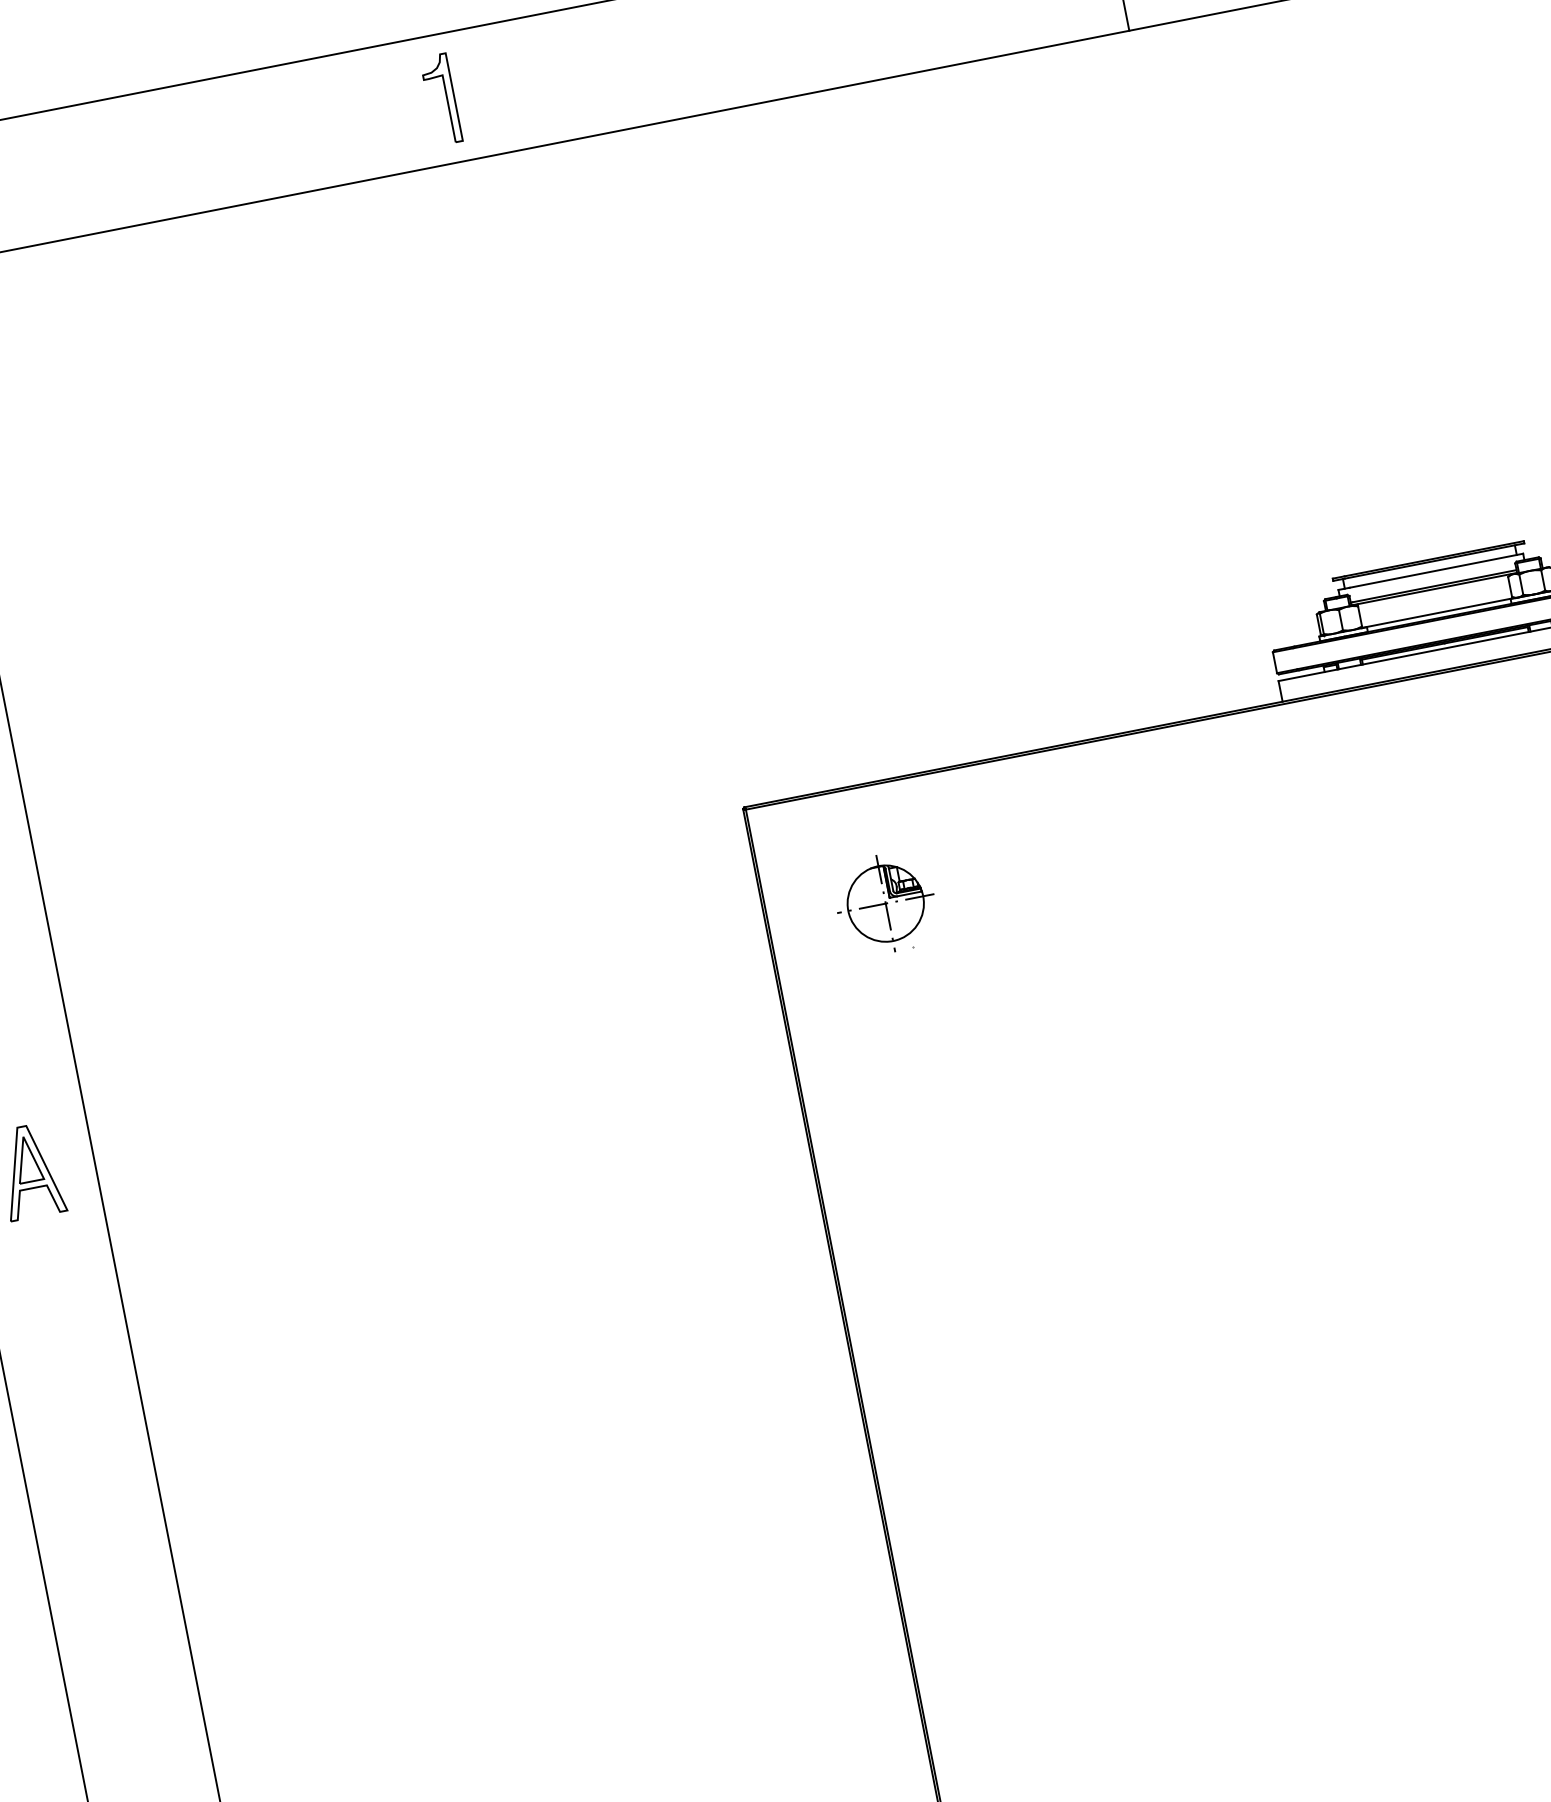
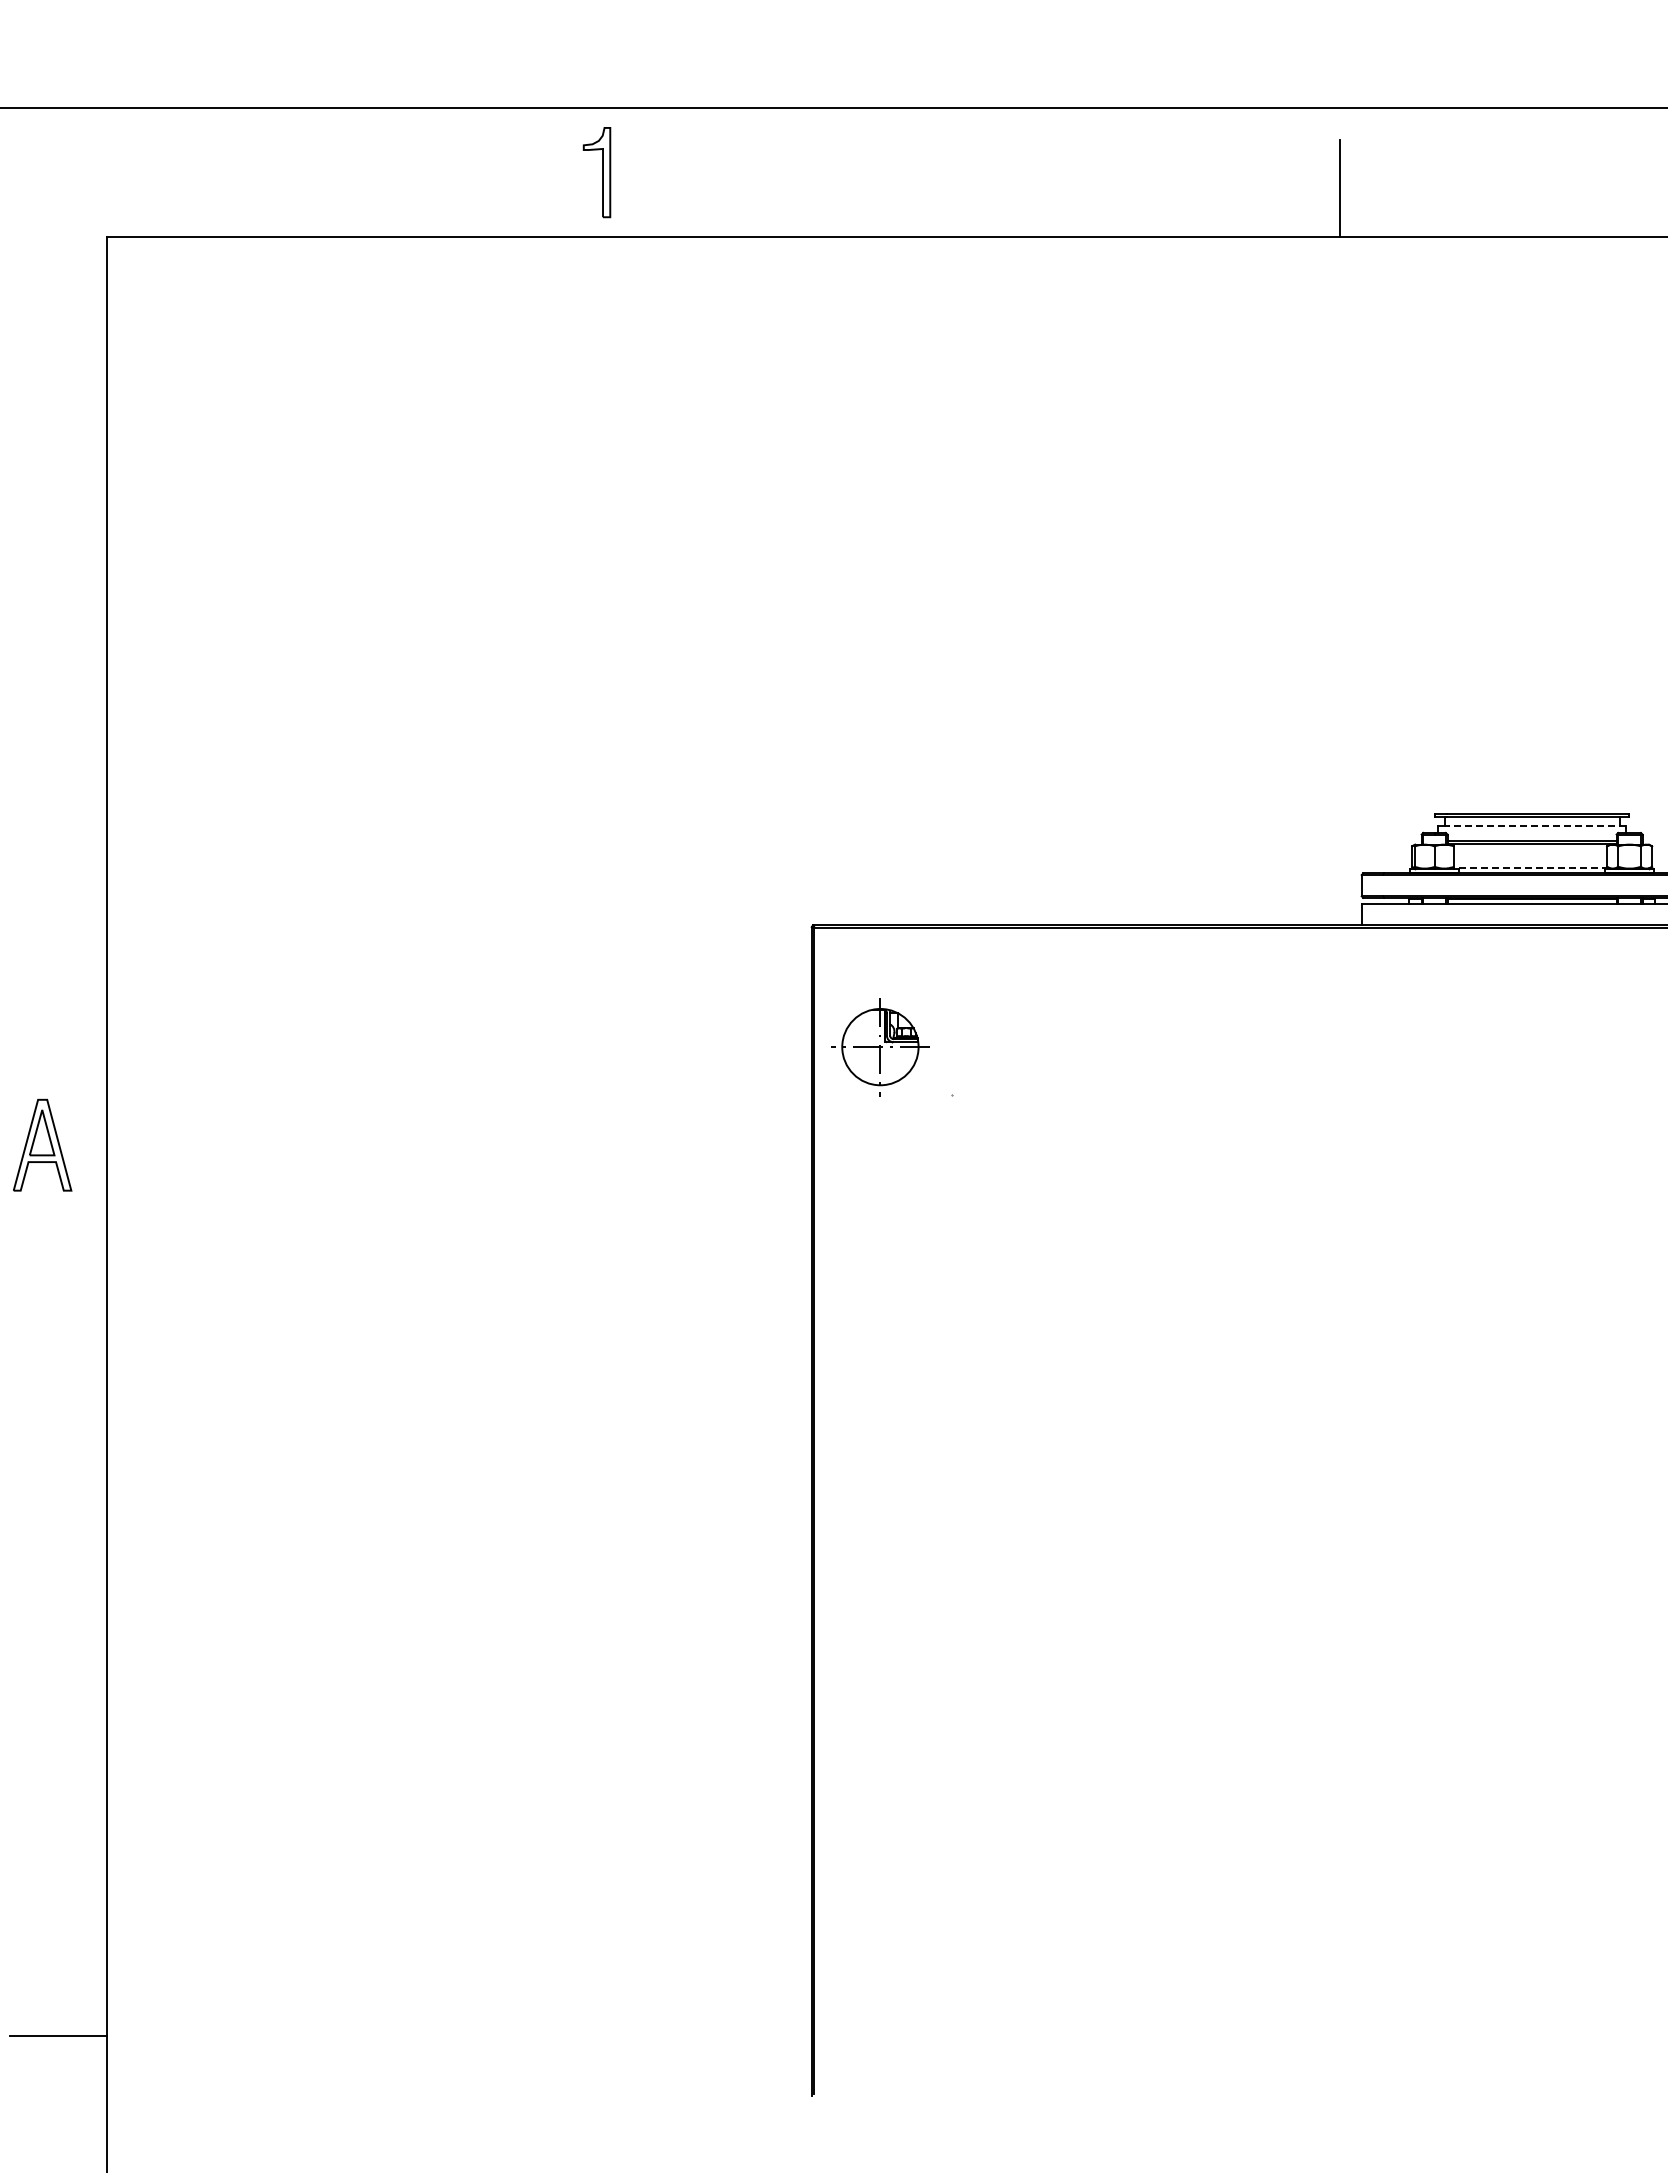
part: (440, 99) -> (596, 172), moved
line: (1436, 570) -> (1537, 826), solid -> dashed
line: (1438, 613) -> (1531, 868), solid -> dashed
part: (885, 903) -> (880, 1047), moved

